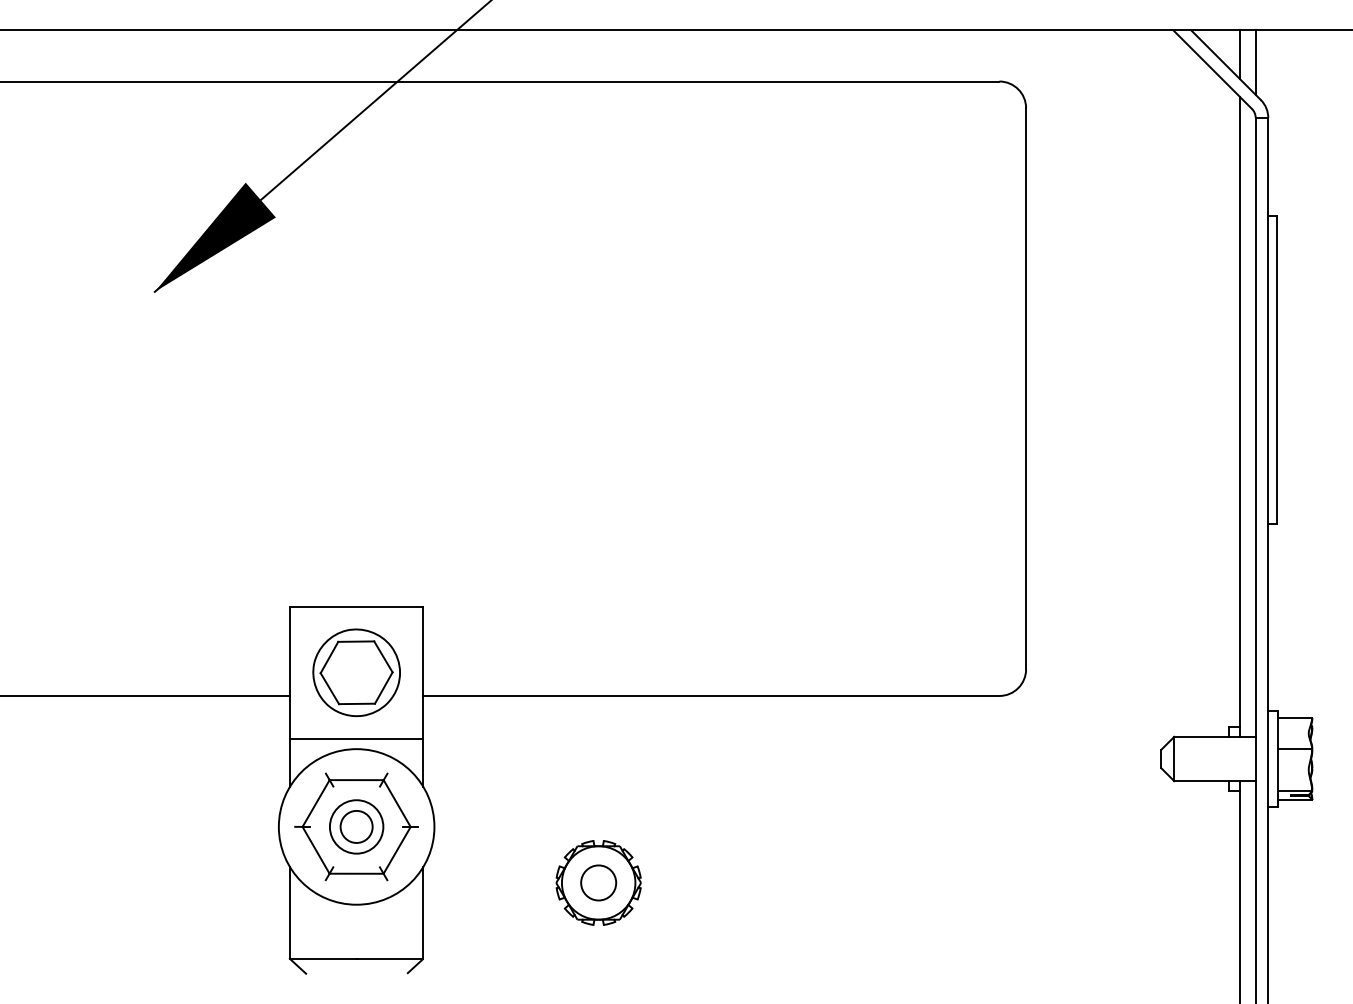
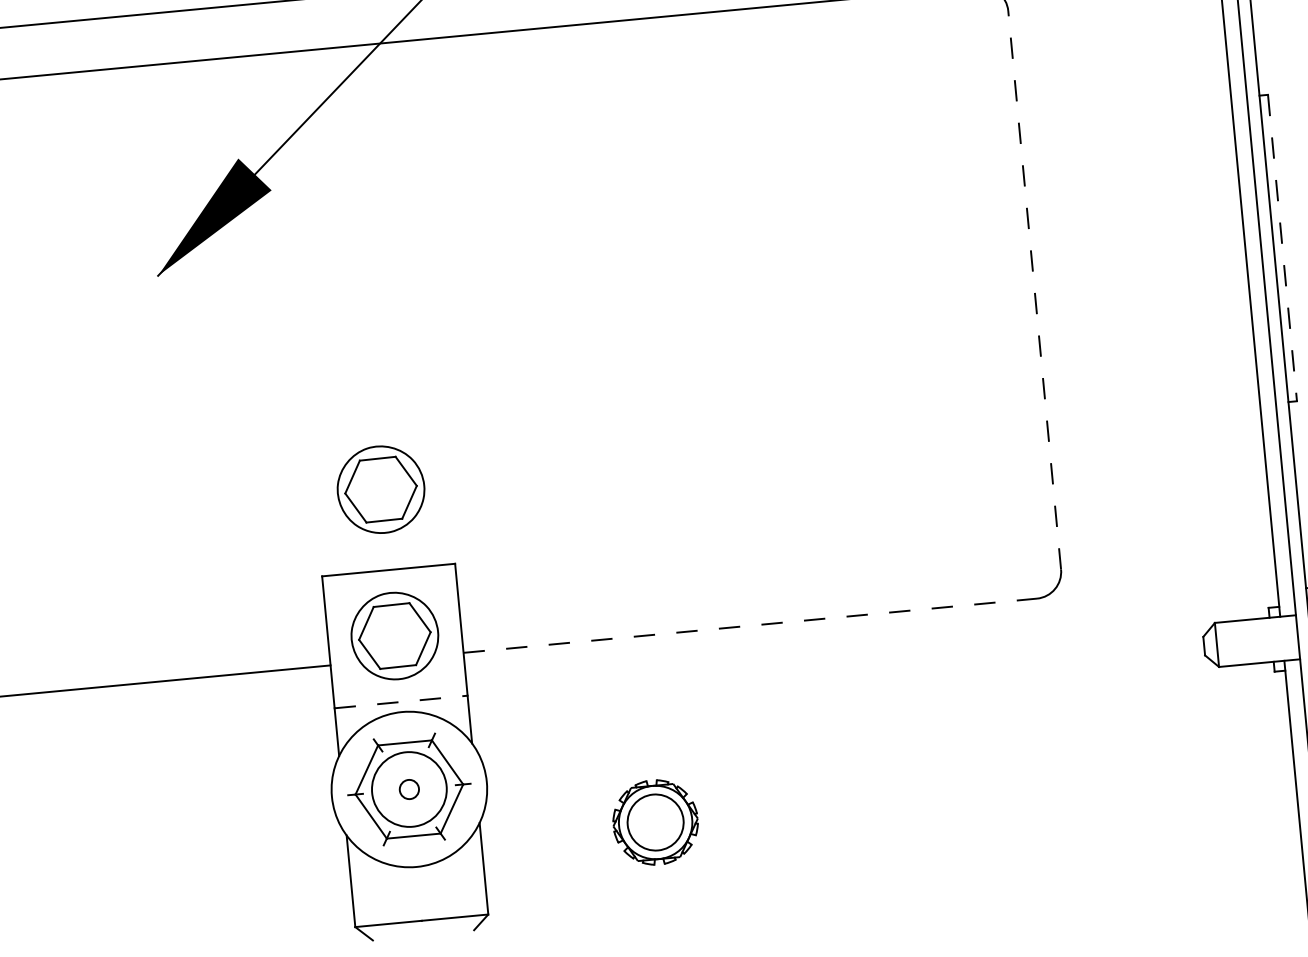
line: (1276, 370) -> (1282, 248), solid -> dashed
line: (1026, 388) -> (1035, 289), solid -> dashed
part: (356, 525) -> (380, 489), added
line: (711, 695) -> (750, 625), solid -> dashed
line: (356, 739) -> (401, 702), solid -> dashed
circle: (356, 826) -> (409, 789), size x0.6
circle: (356, 826) -> (409, 789), size x1.4
circle: (598, 882) -> (655, 822), size x1.6

